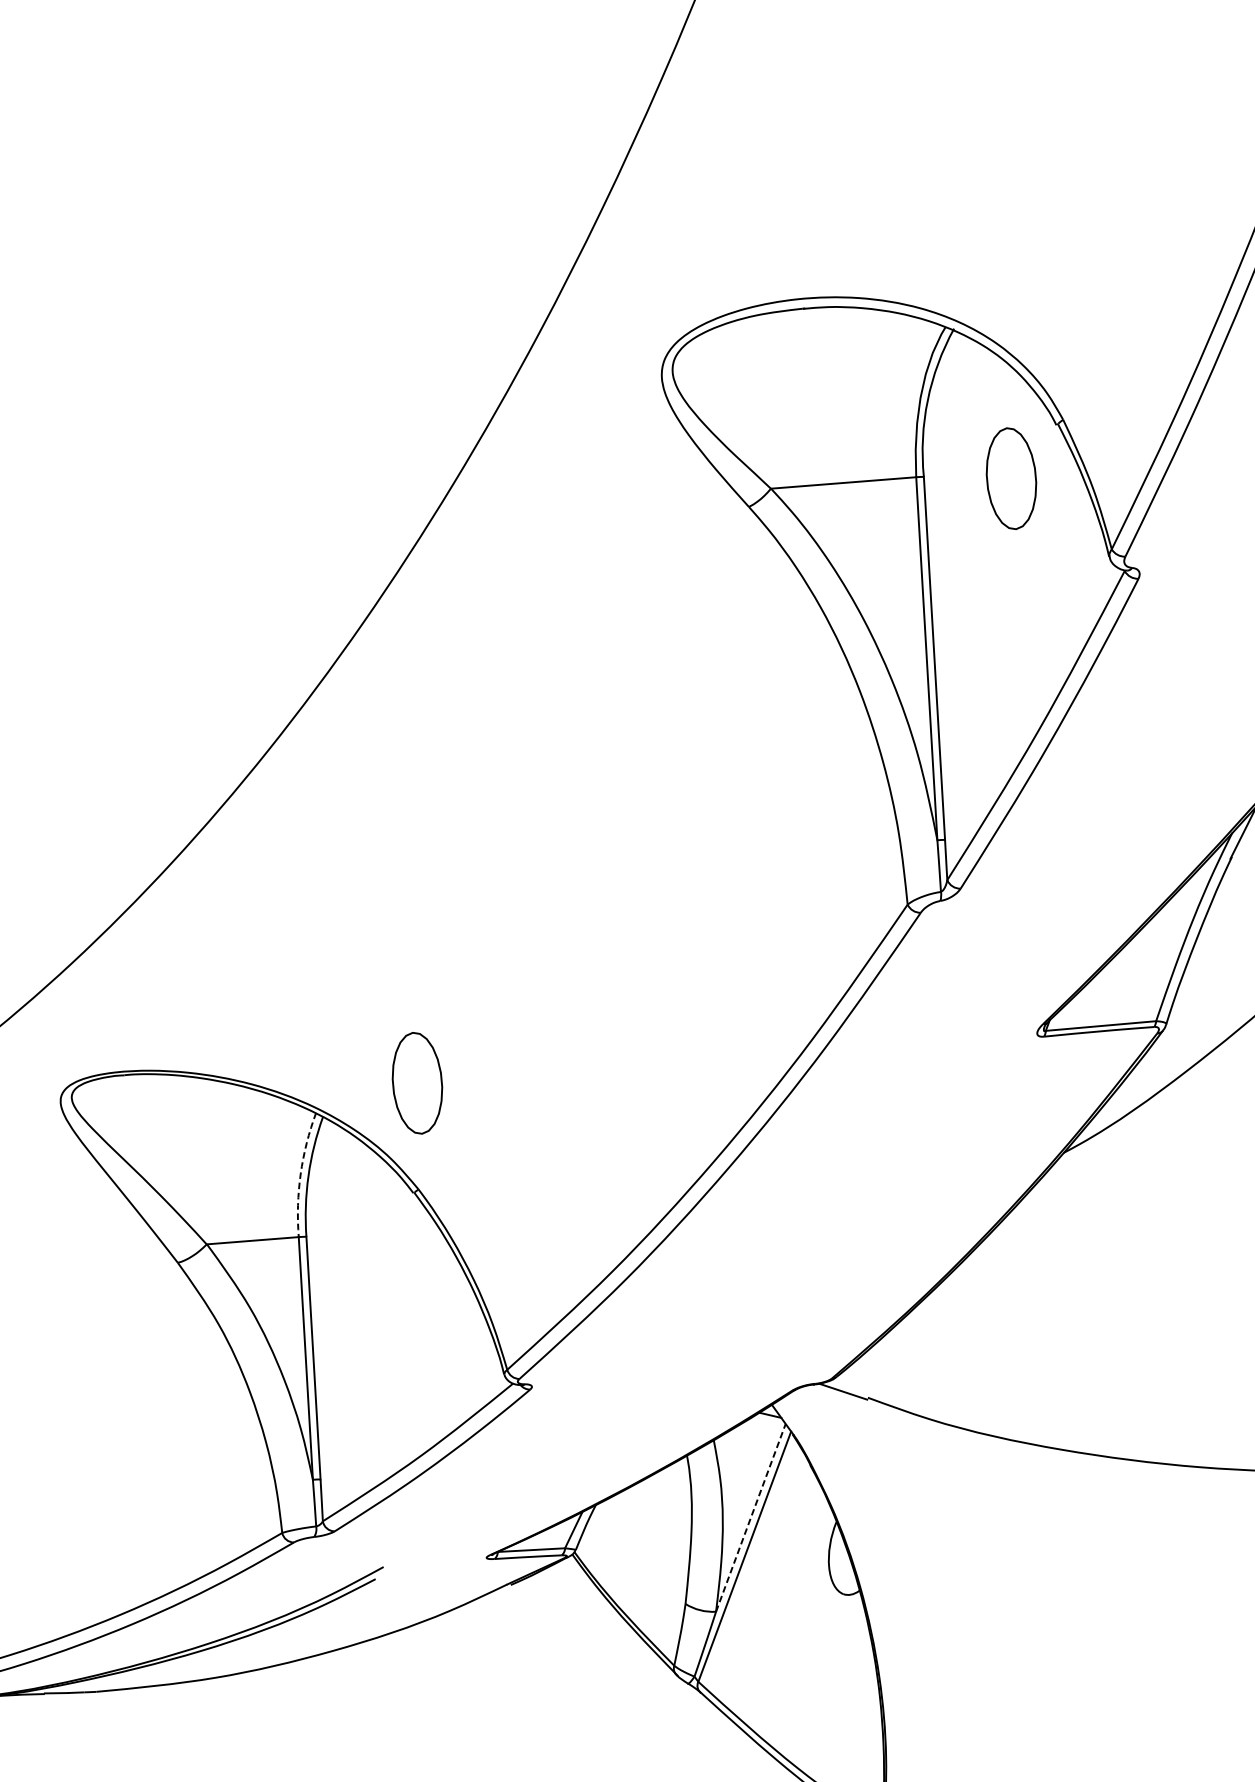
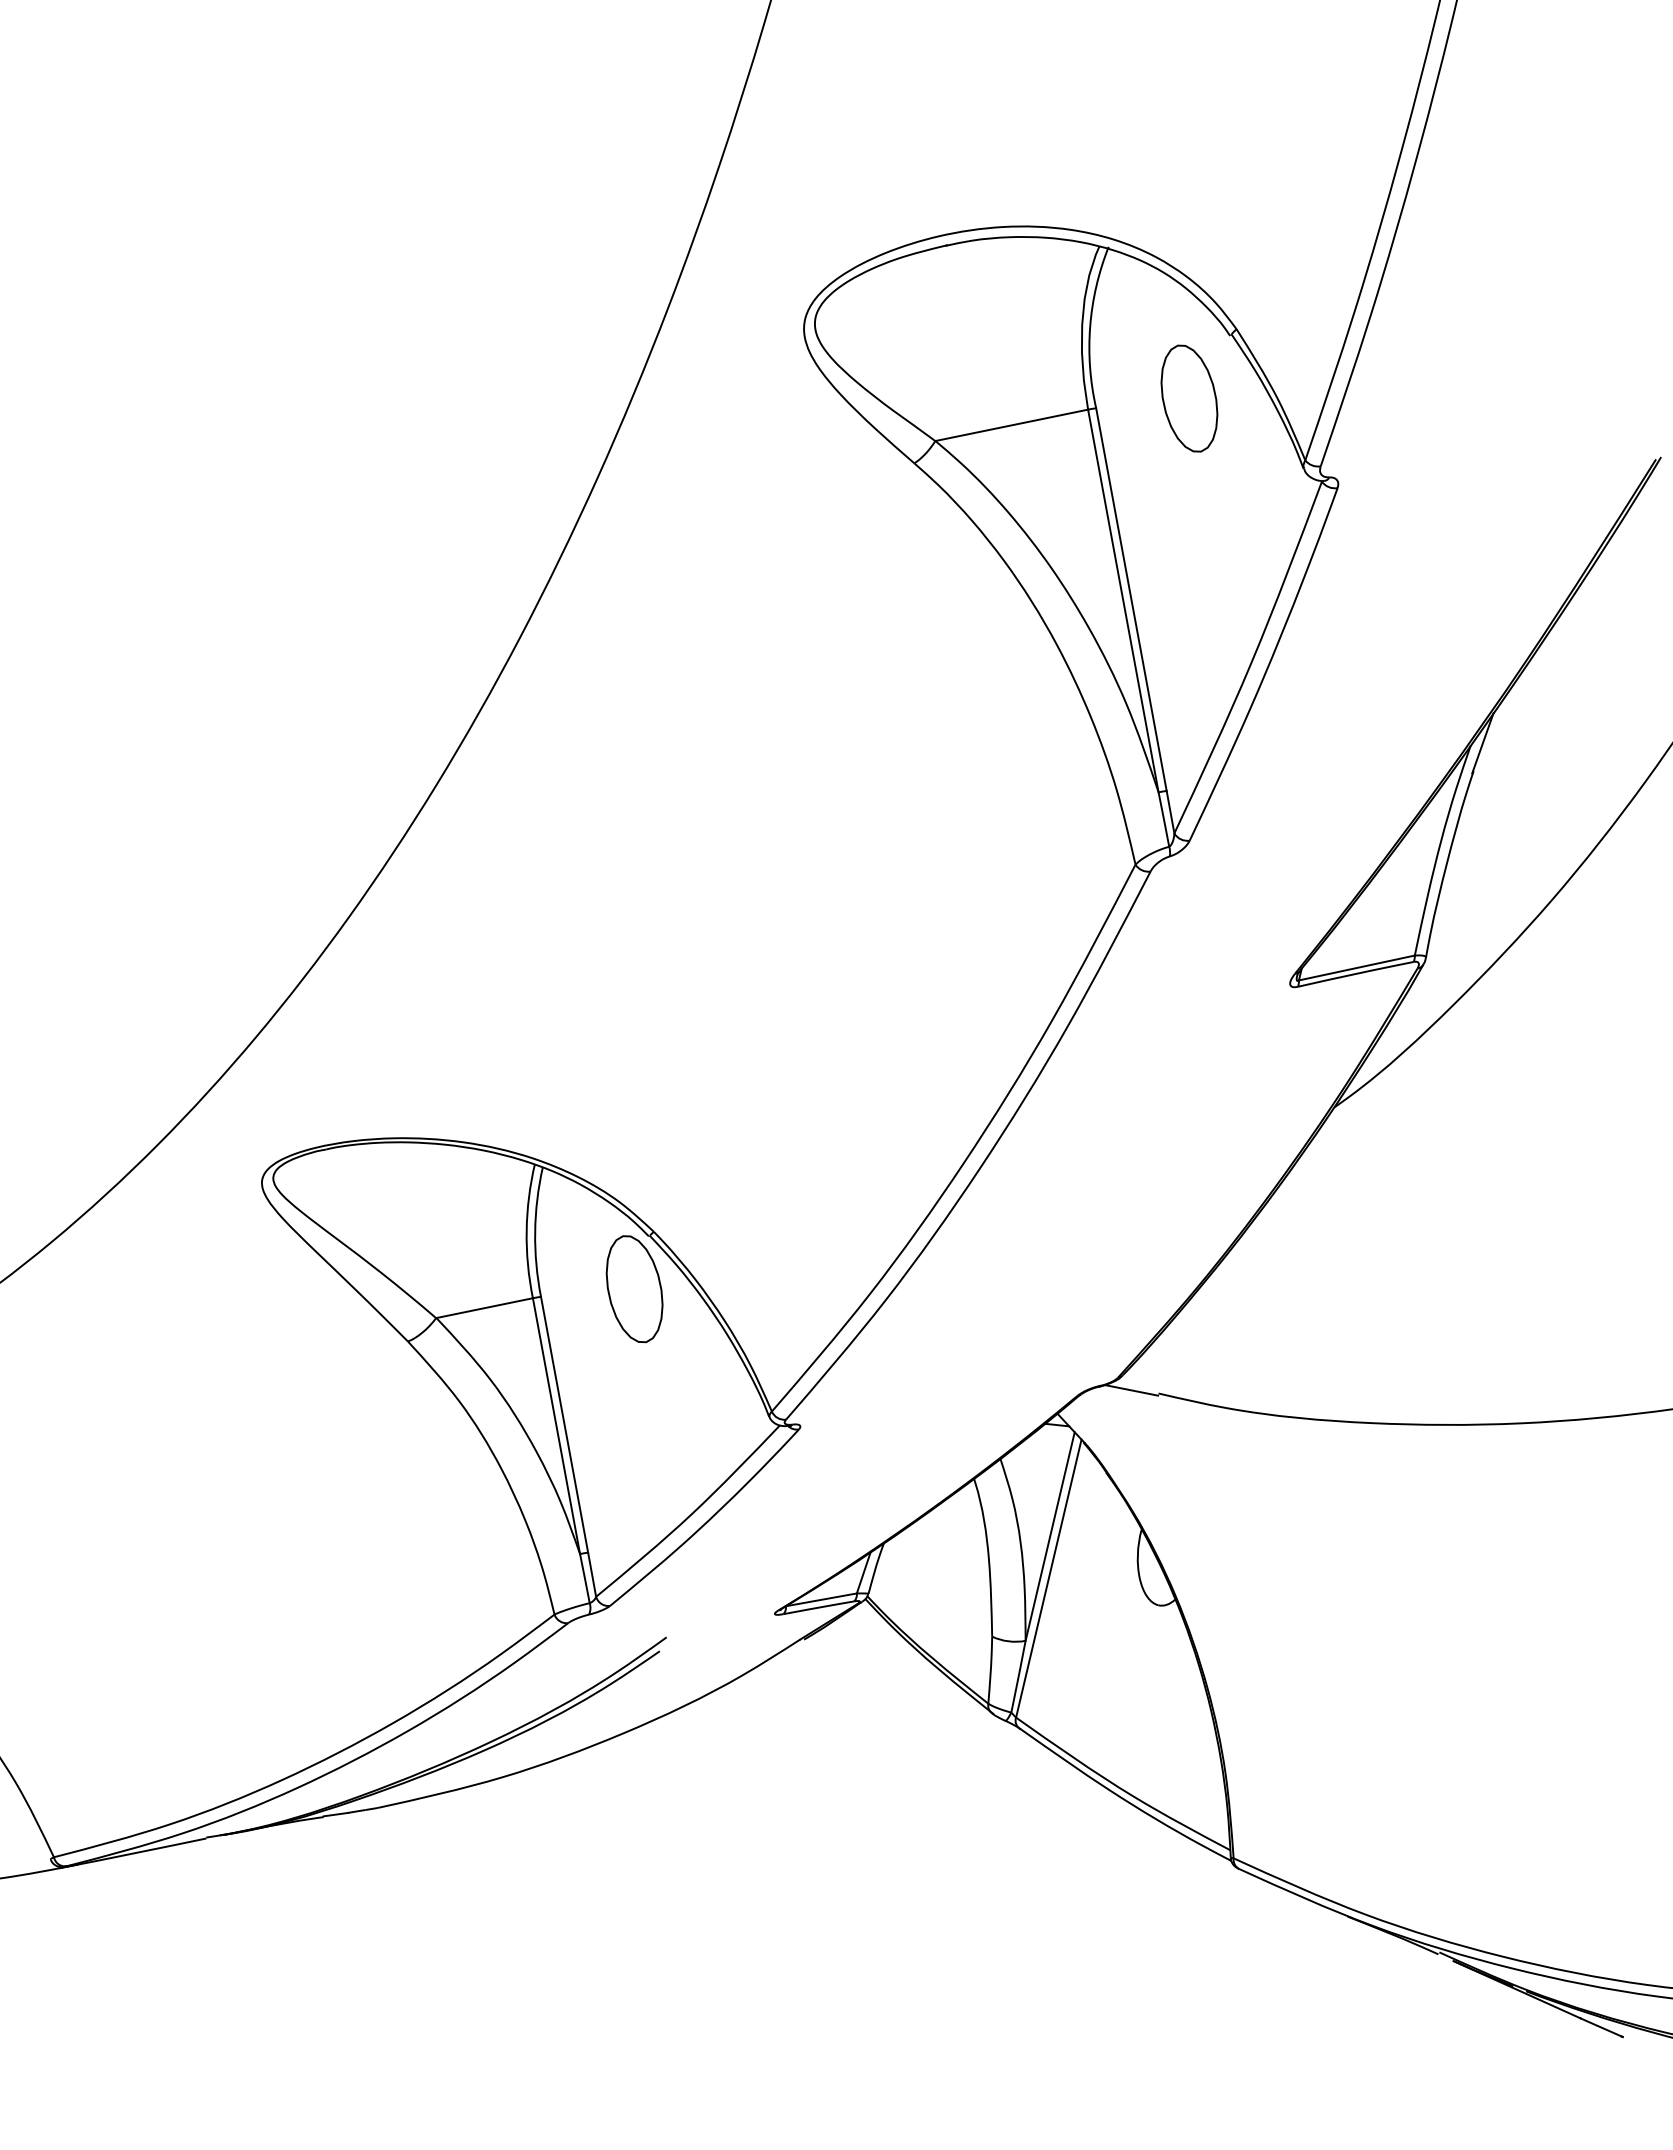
part: (417, 1083) -> (634, 1289), moved
arc: (300, 1173) -> (526, 1230), dashed -> solid
line: (751, 1517) -> (1050, 1536), dashed -> solid

